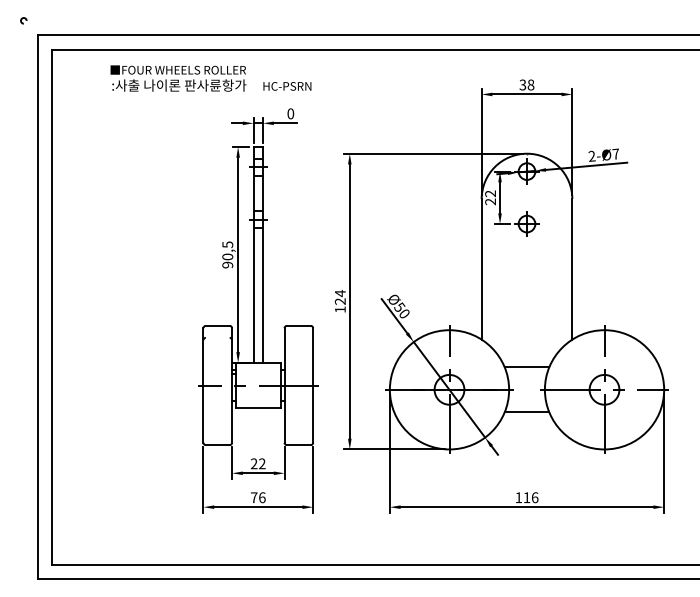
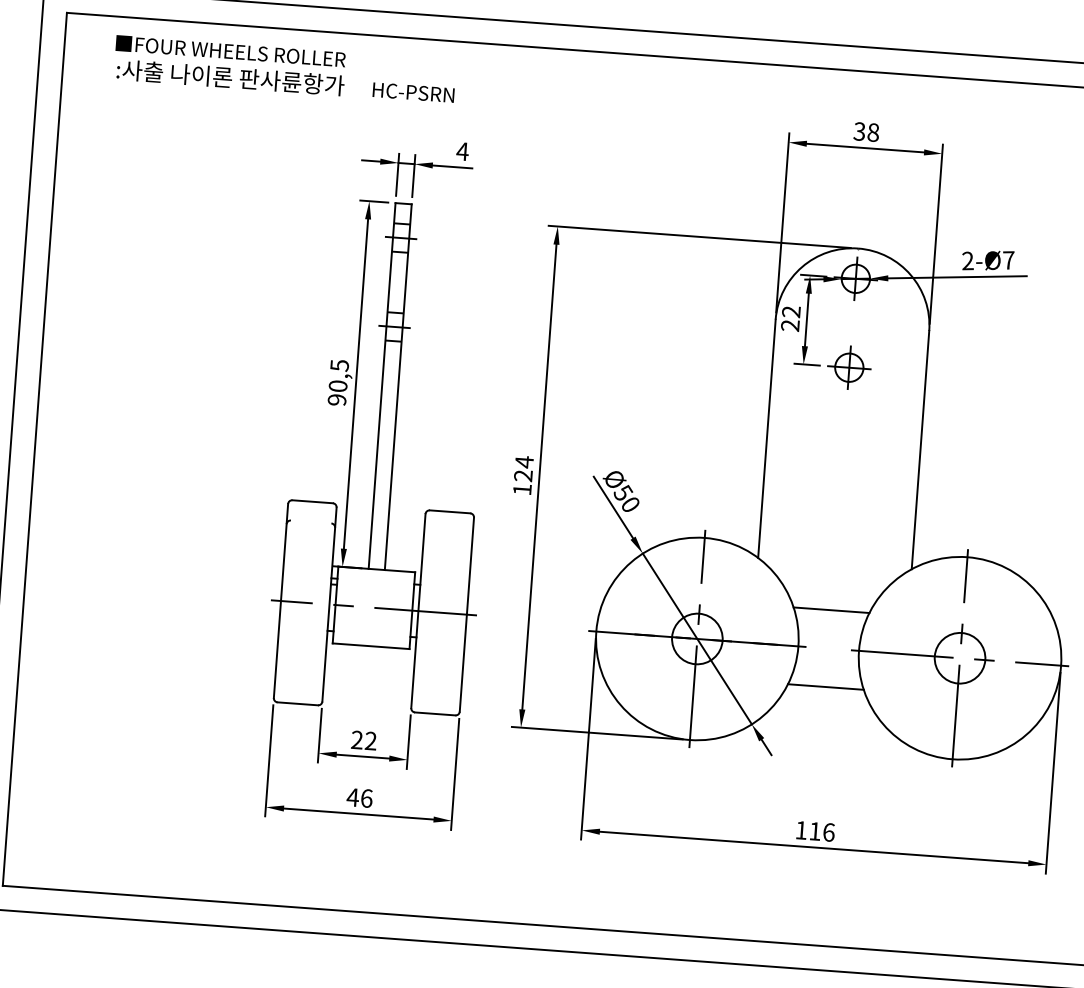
text: (210, 78) -> (284, 69), moved
text: (290, 113) -> (462, 150), 0 -> 4
text: (253, 497) -> (351, 797), 76 -> 46

